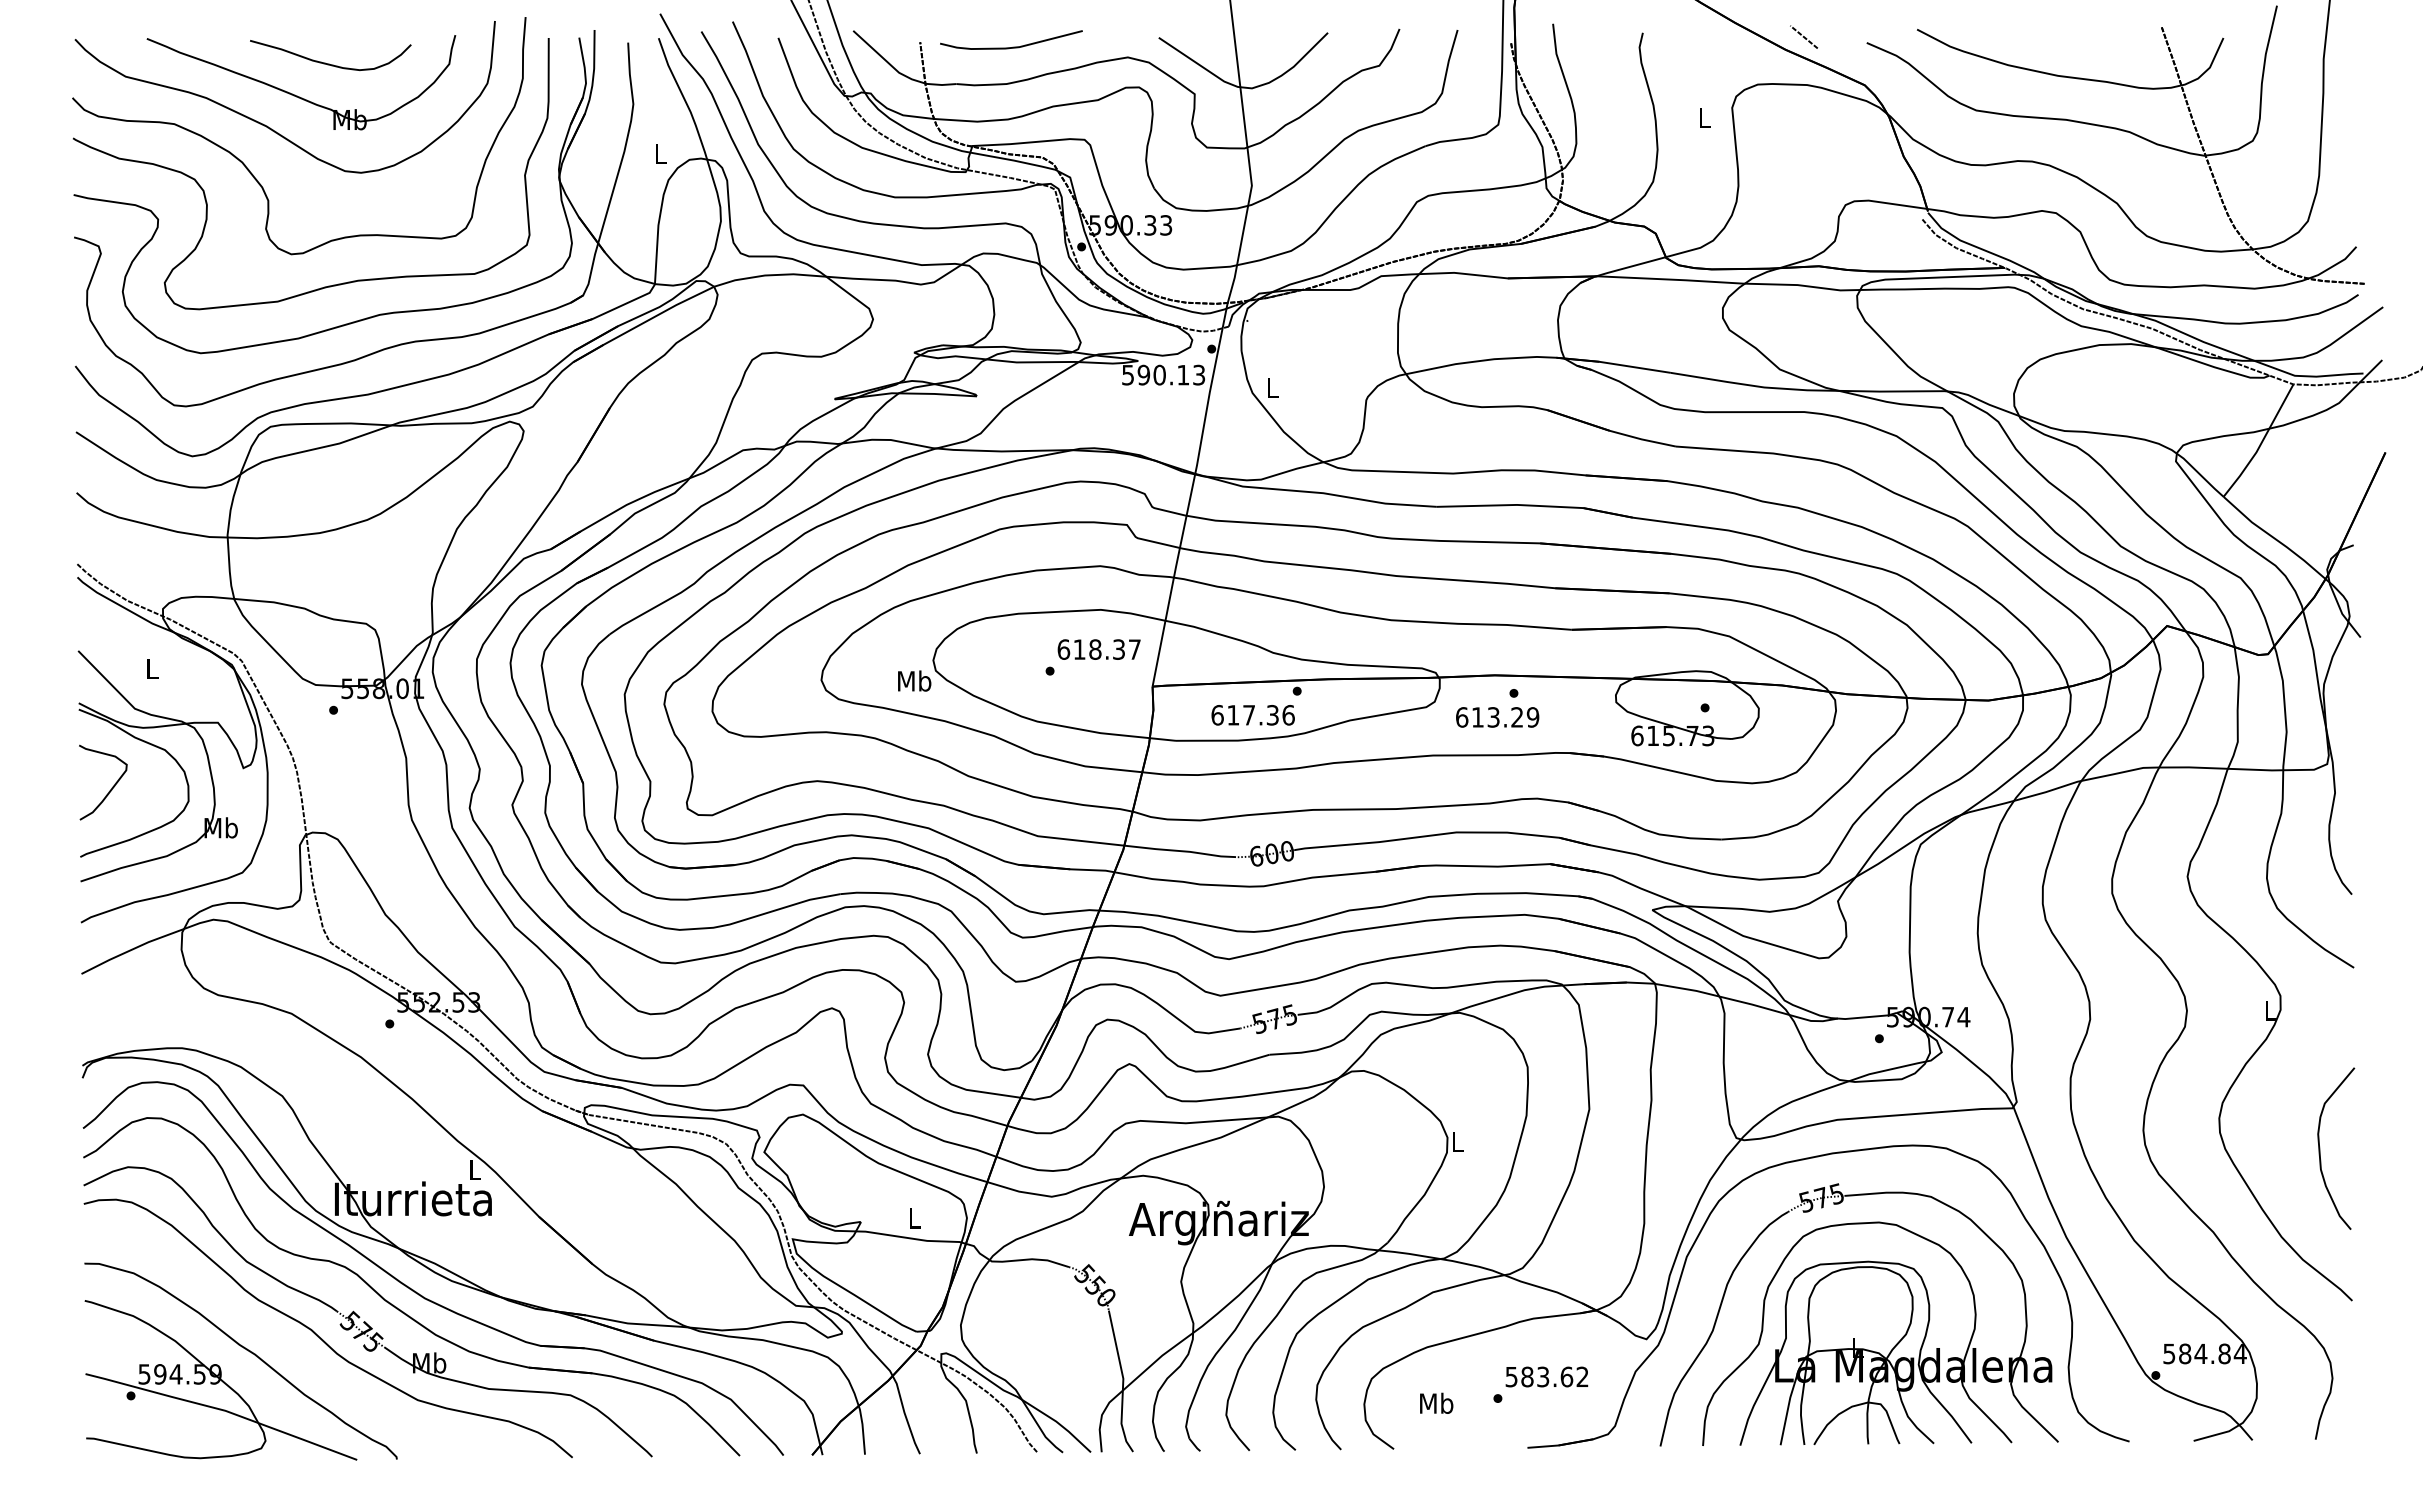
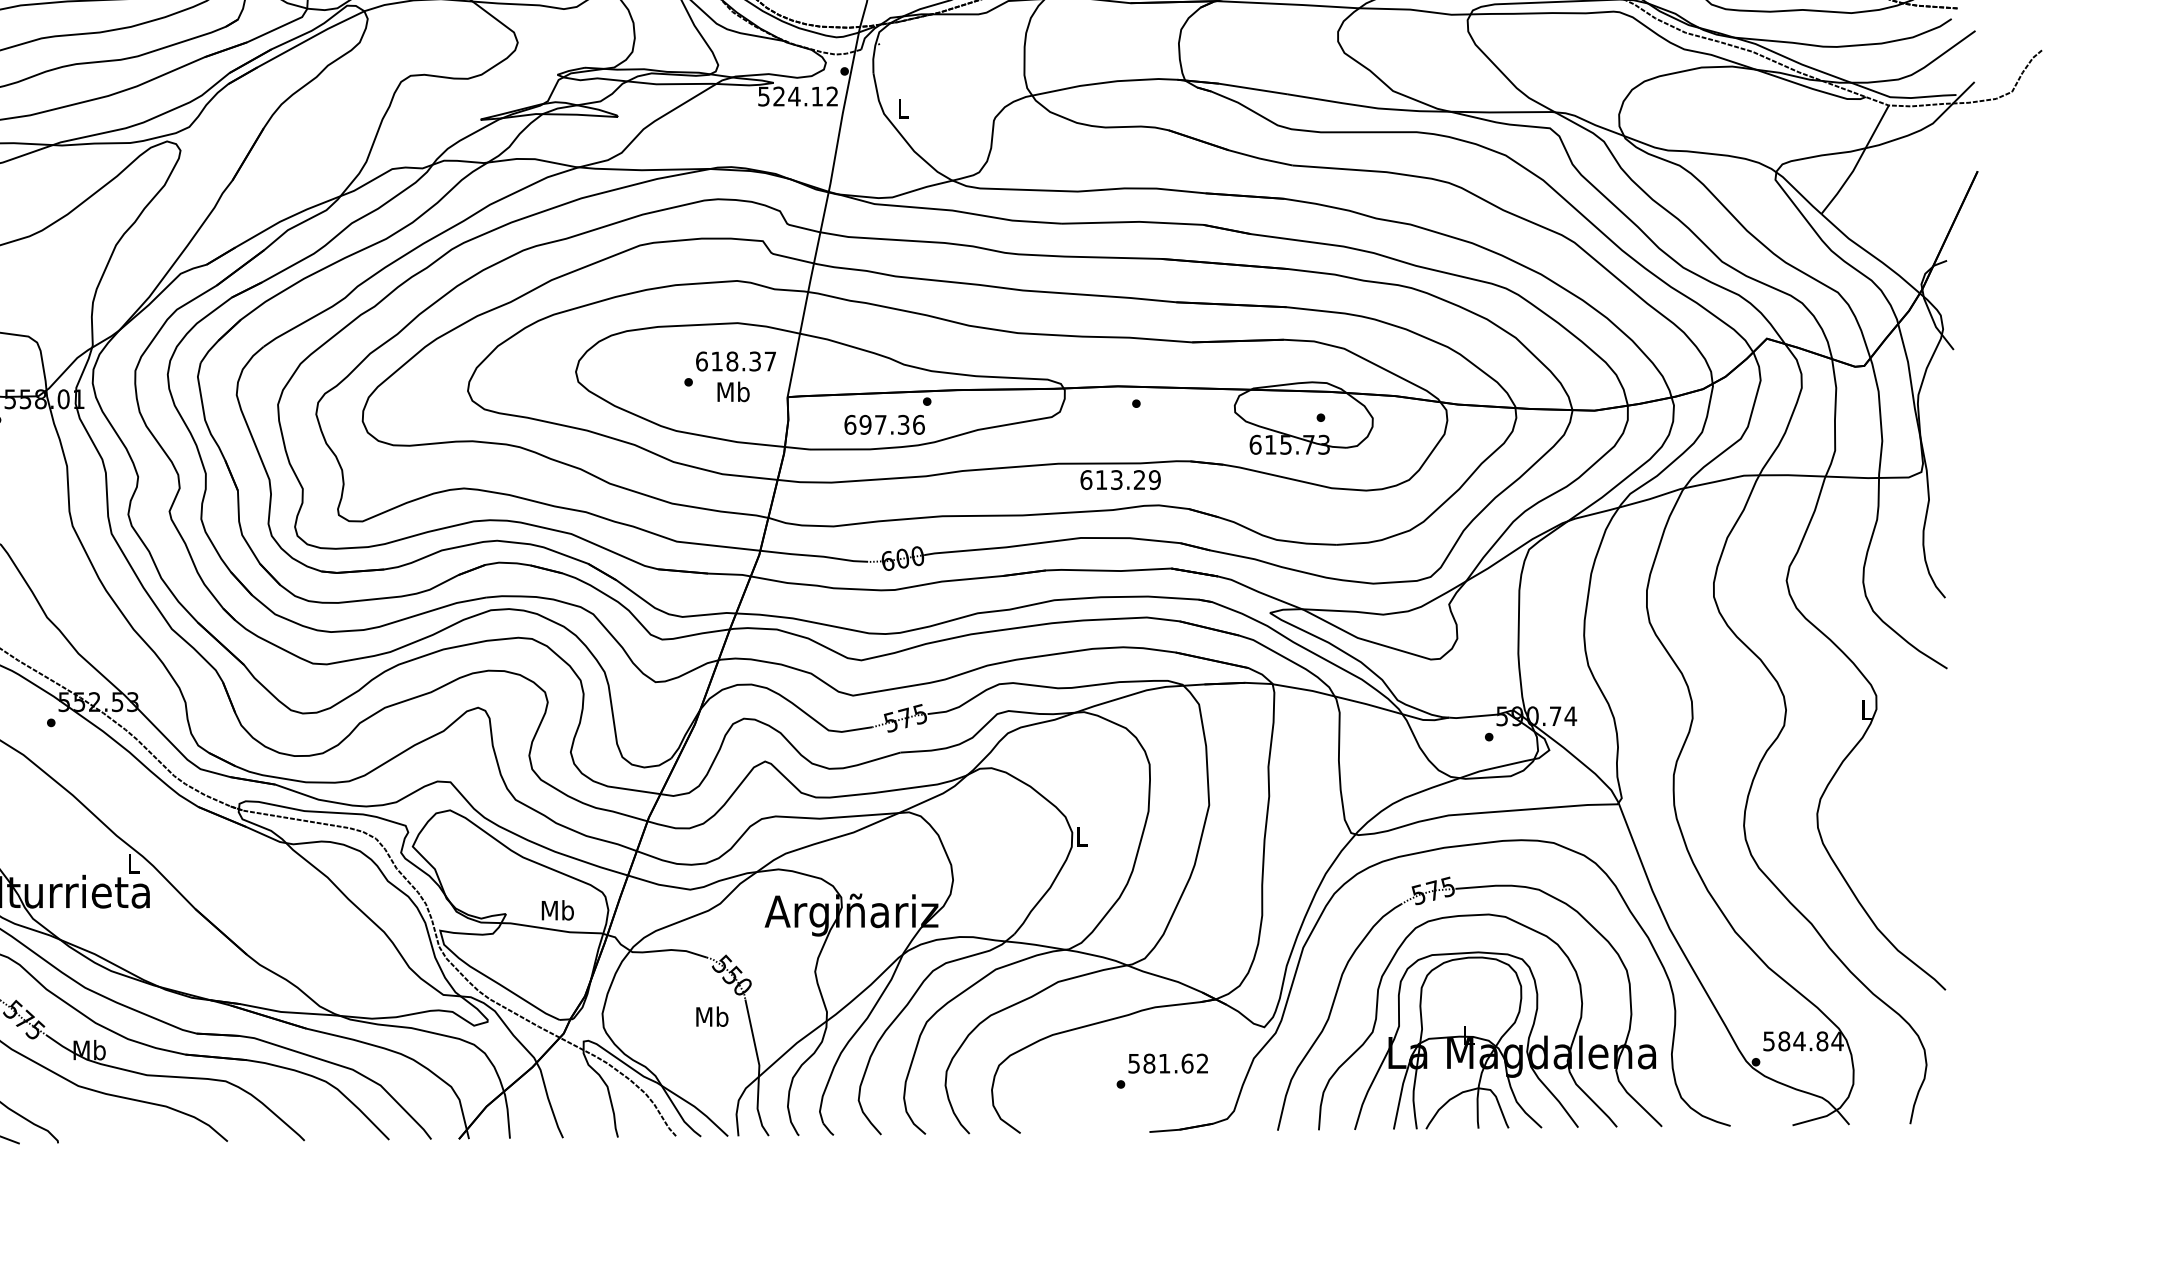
text: (1171, 374) -> (805, 95), 590.13 -> 524.12
text: (914, 680) -> (733, 391), moved
text: (1233, 715) -> (865, 425), 617.36 -> 697.36
text: (1497, 717) -> (1120, 480), moved
curve: (2320, 1148) -> (1914, 843), removed
text: (914, 1217) -> (557, 909), L -> Mb
text: (1543, 1376) -> (1164, 1063), 583.62 -> 581.62
text: (1436, 1402) -> (712, 1015), moved

